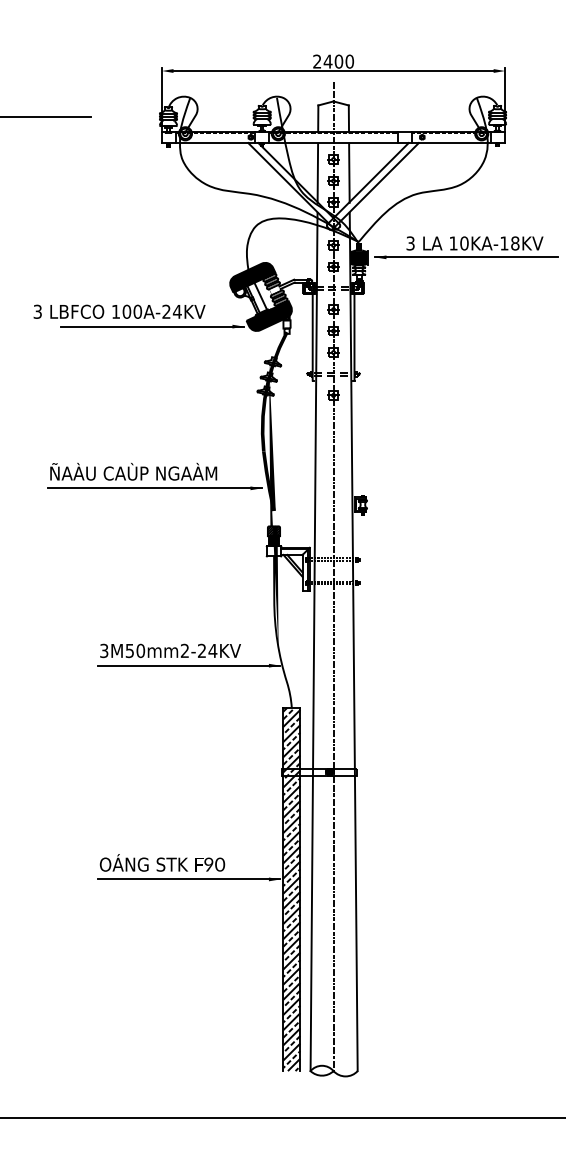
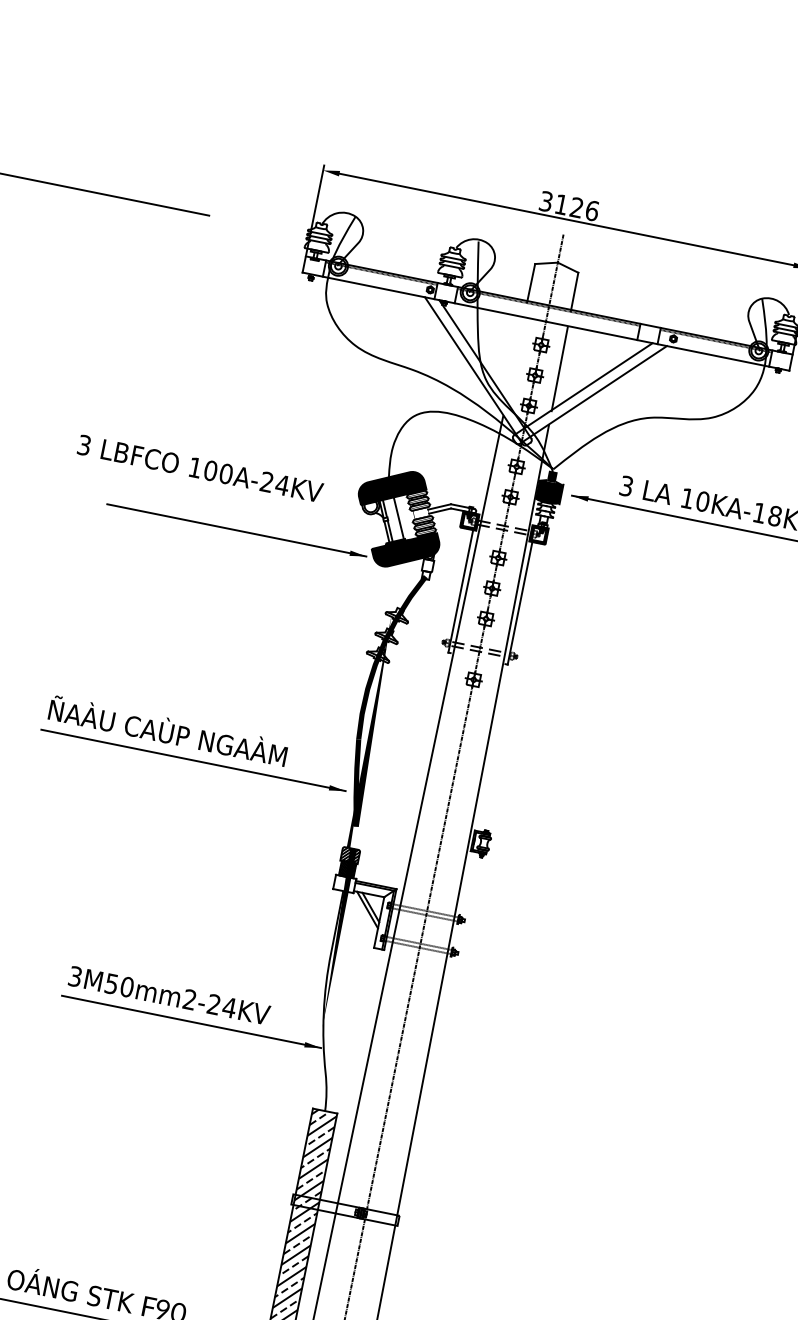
text: (333, 61) -> (569, 205), 2400 -> 3126
line: (317, 172) -> (514, 358), removed
text: (119, 311) -> (200, 468), moved

